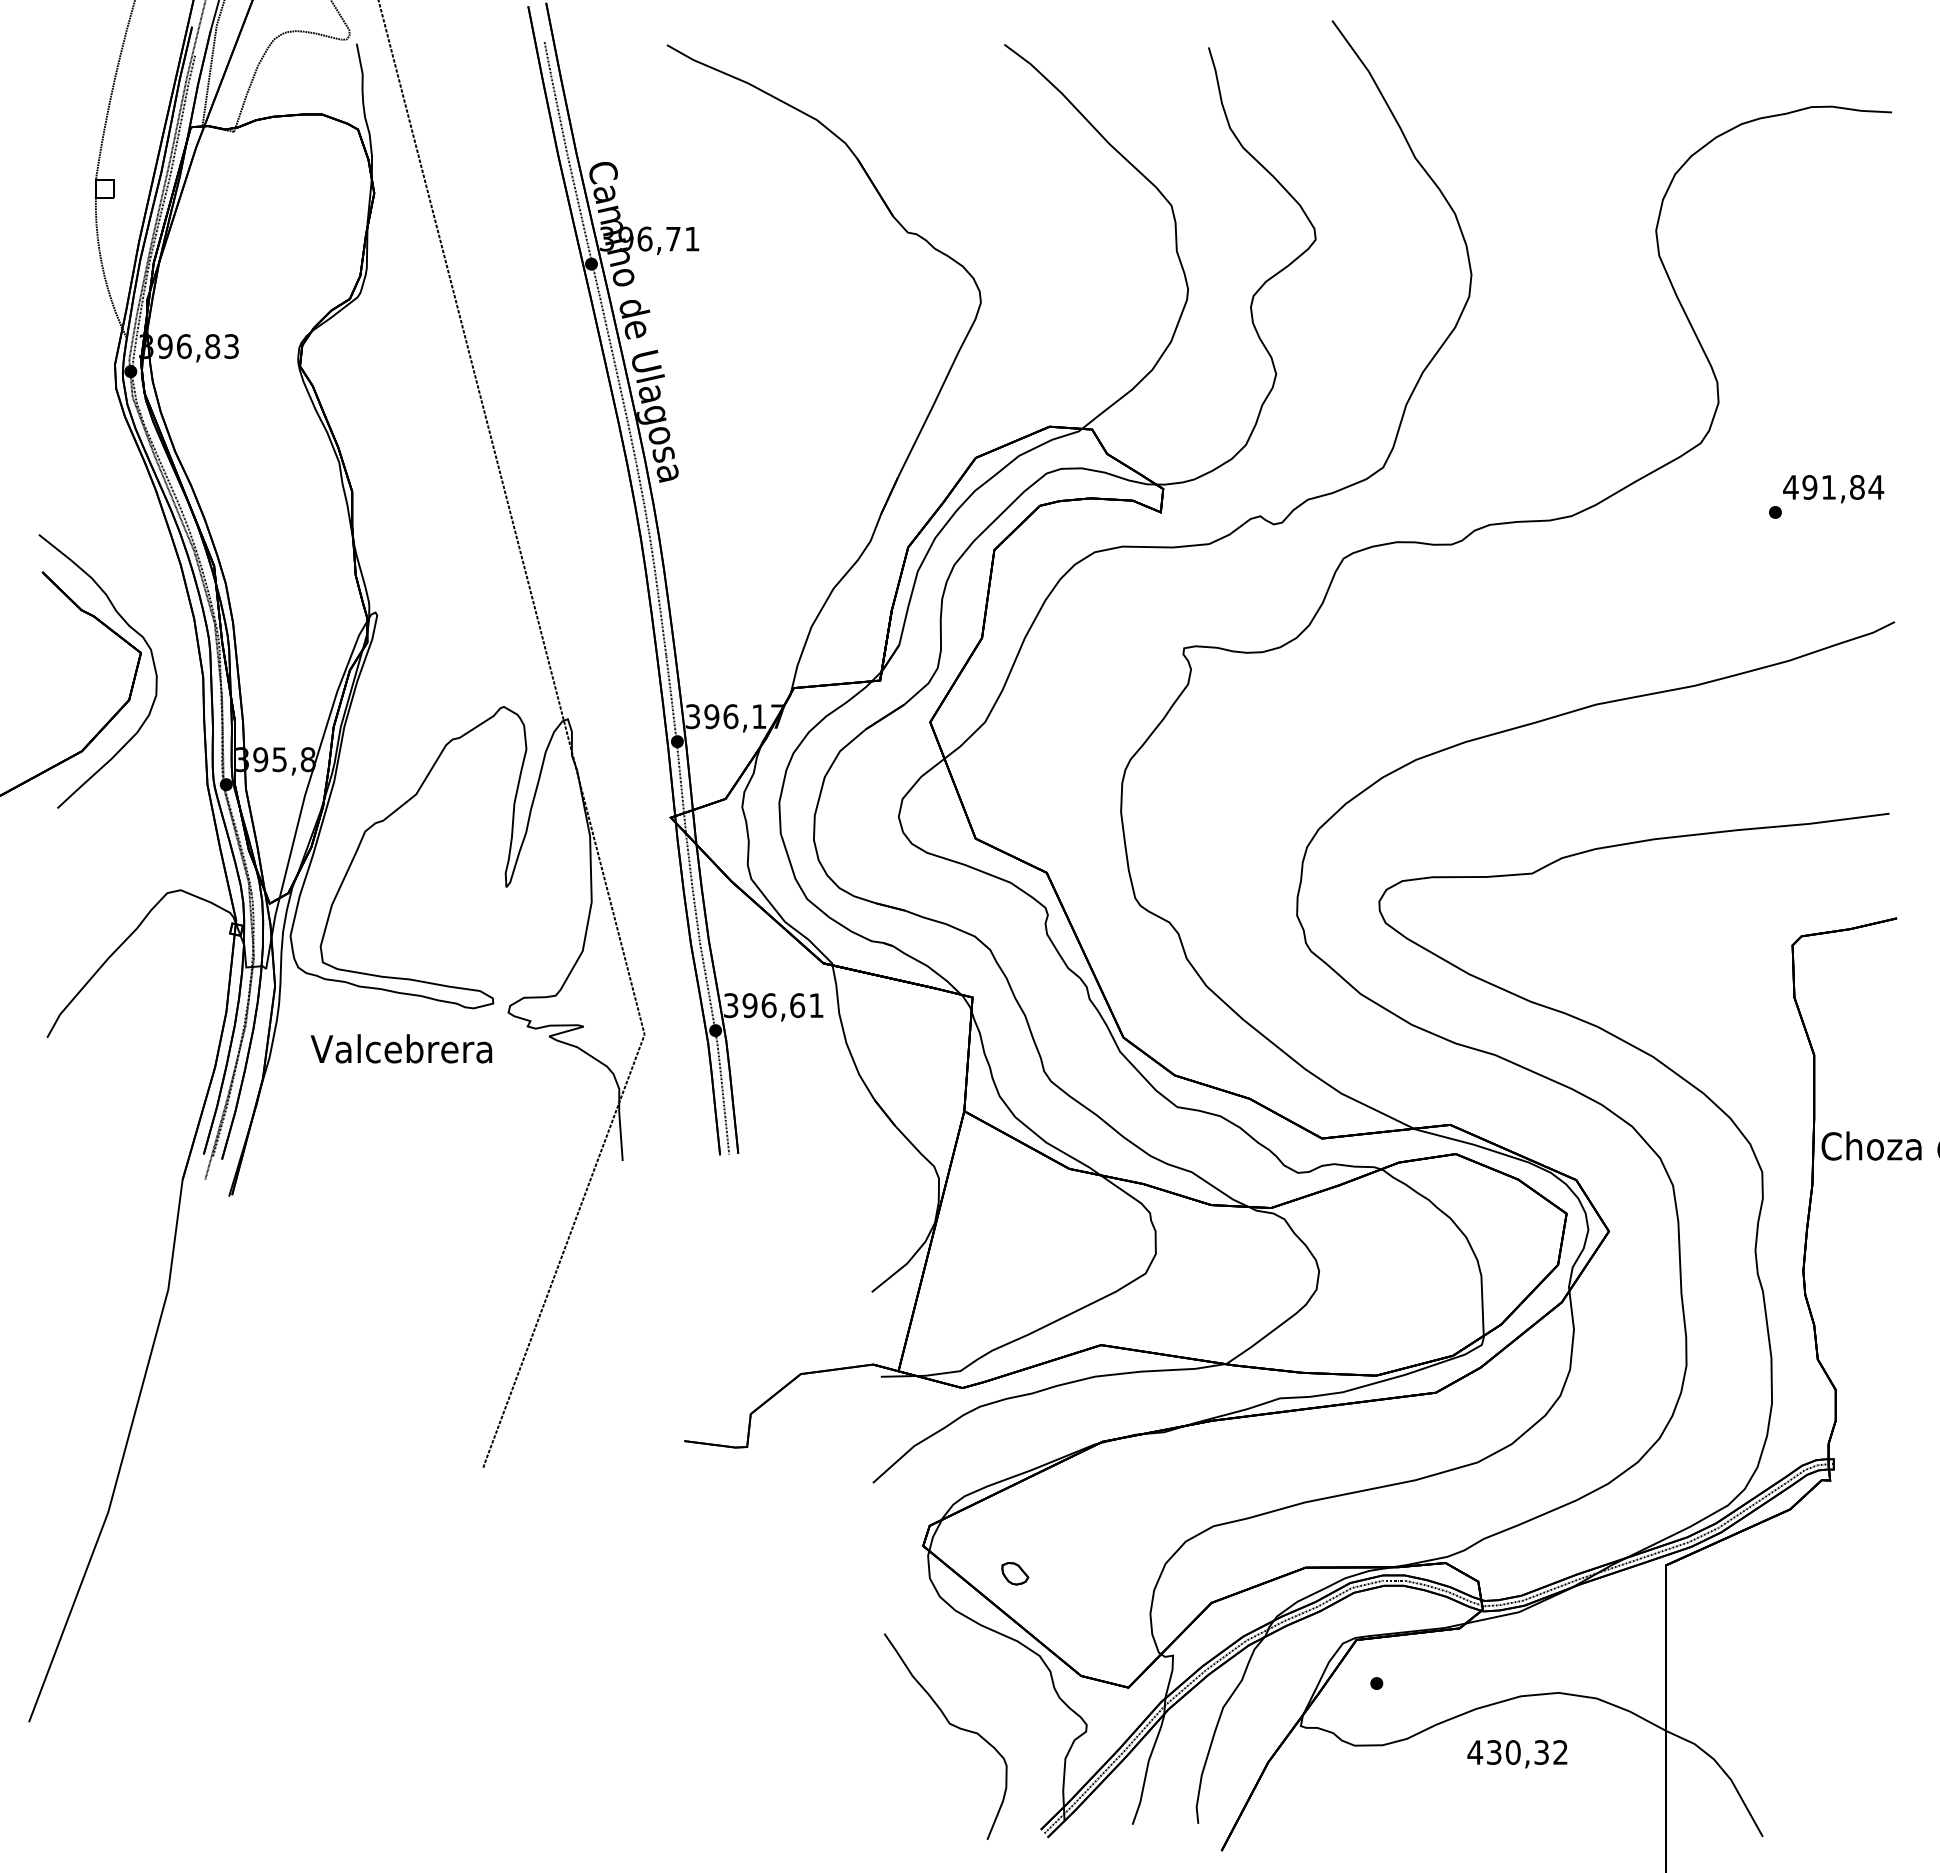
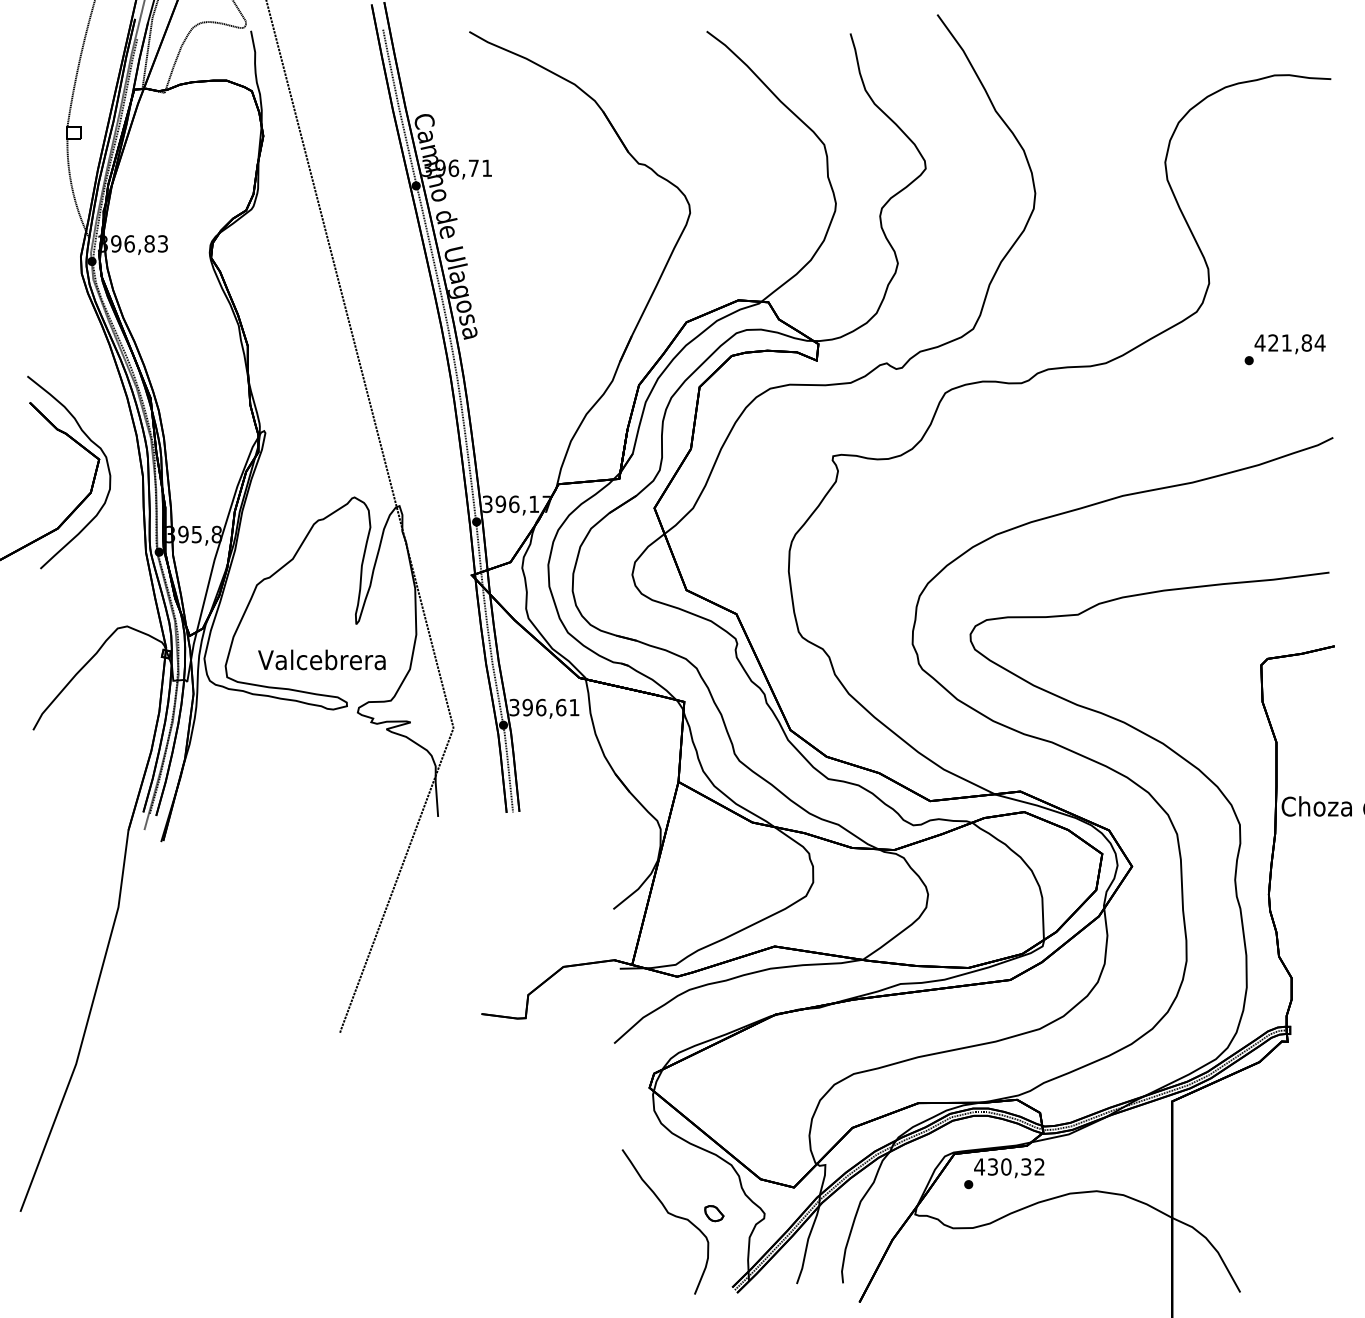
text: (1809, 487) -> (1273, 343), 491,84 -> 421,84
text: (401, 1048) -> (321, 659), moved
part: (1015, 1573) -> (714, 1213), moved
text: (1517, 1754) -> (1009, 1168), moved

